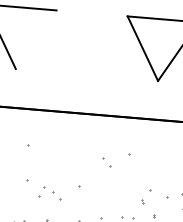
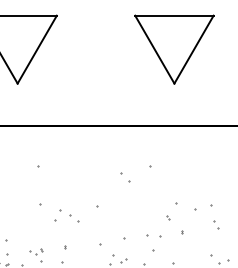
line: (35, 39) -> (36, 49), added

